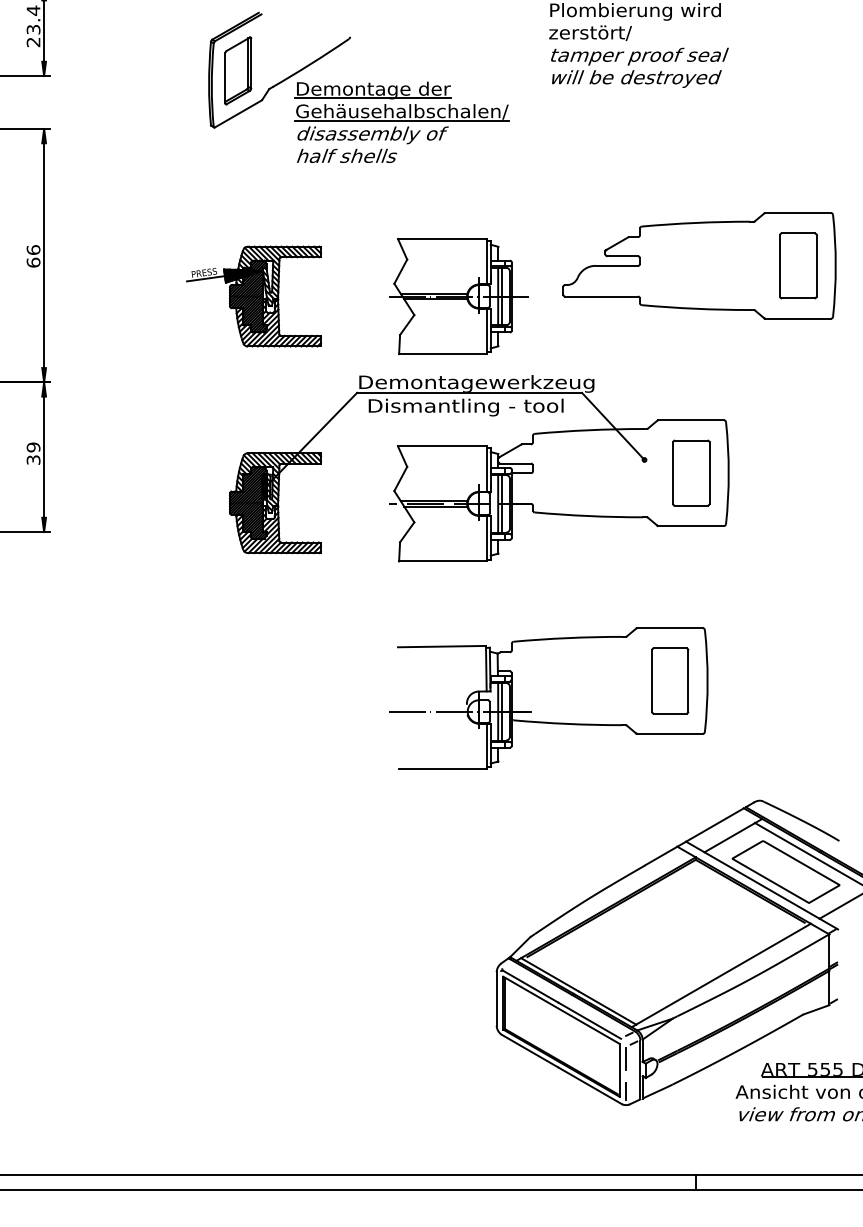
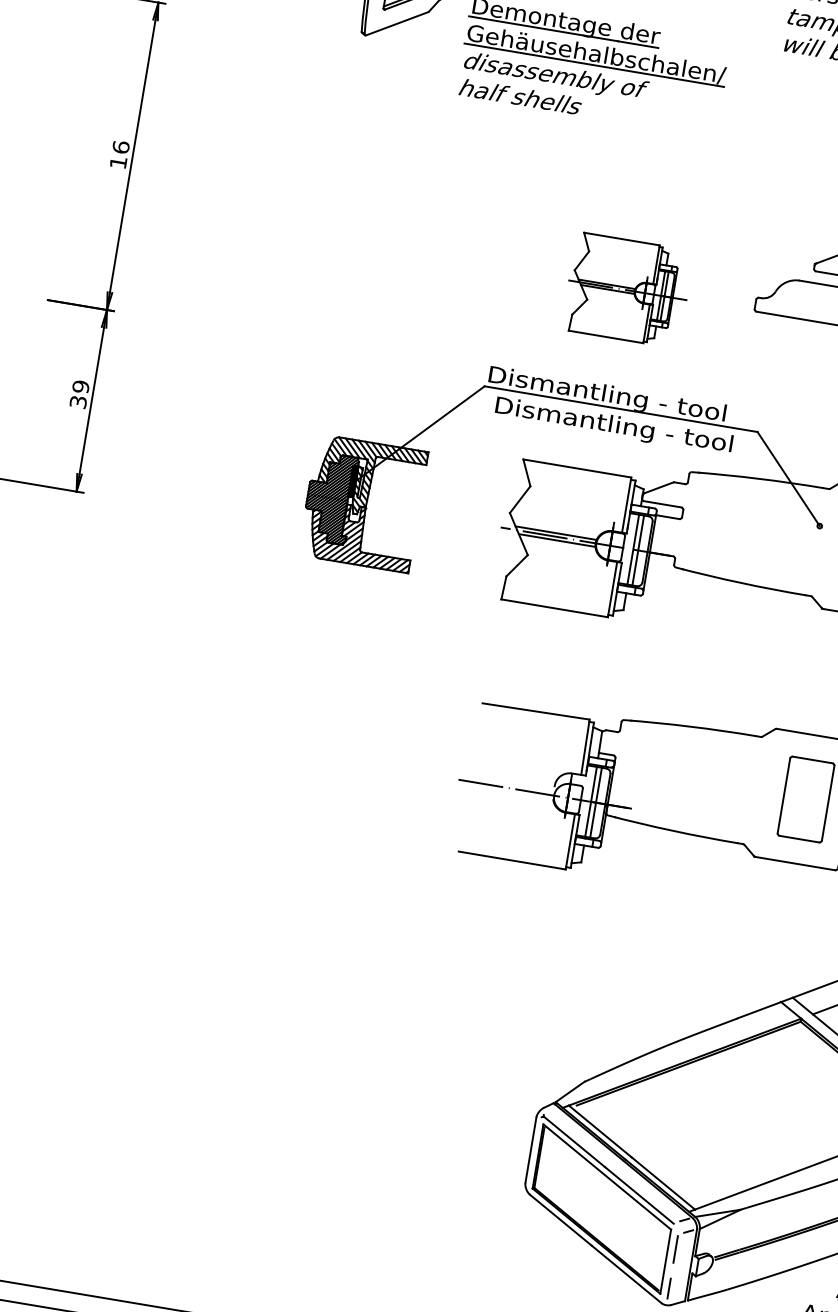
text: (33, 262) -> (118, 162), 66 -> 16
part: (253, 296) -> (378, 248), removed
part: (458, 296) -> (627, 289), size x0.7
text: (484, 383) -> (641, 400), Demontagewerkzeug -> Dismantling - tool

